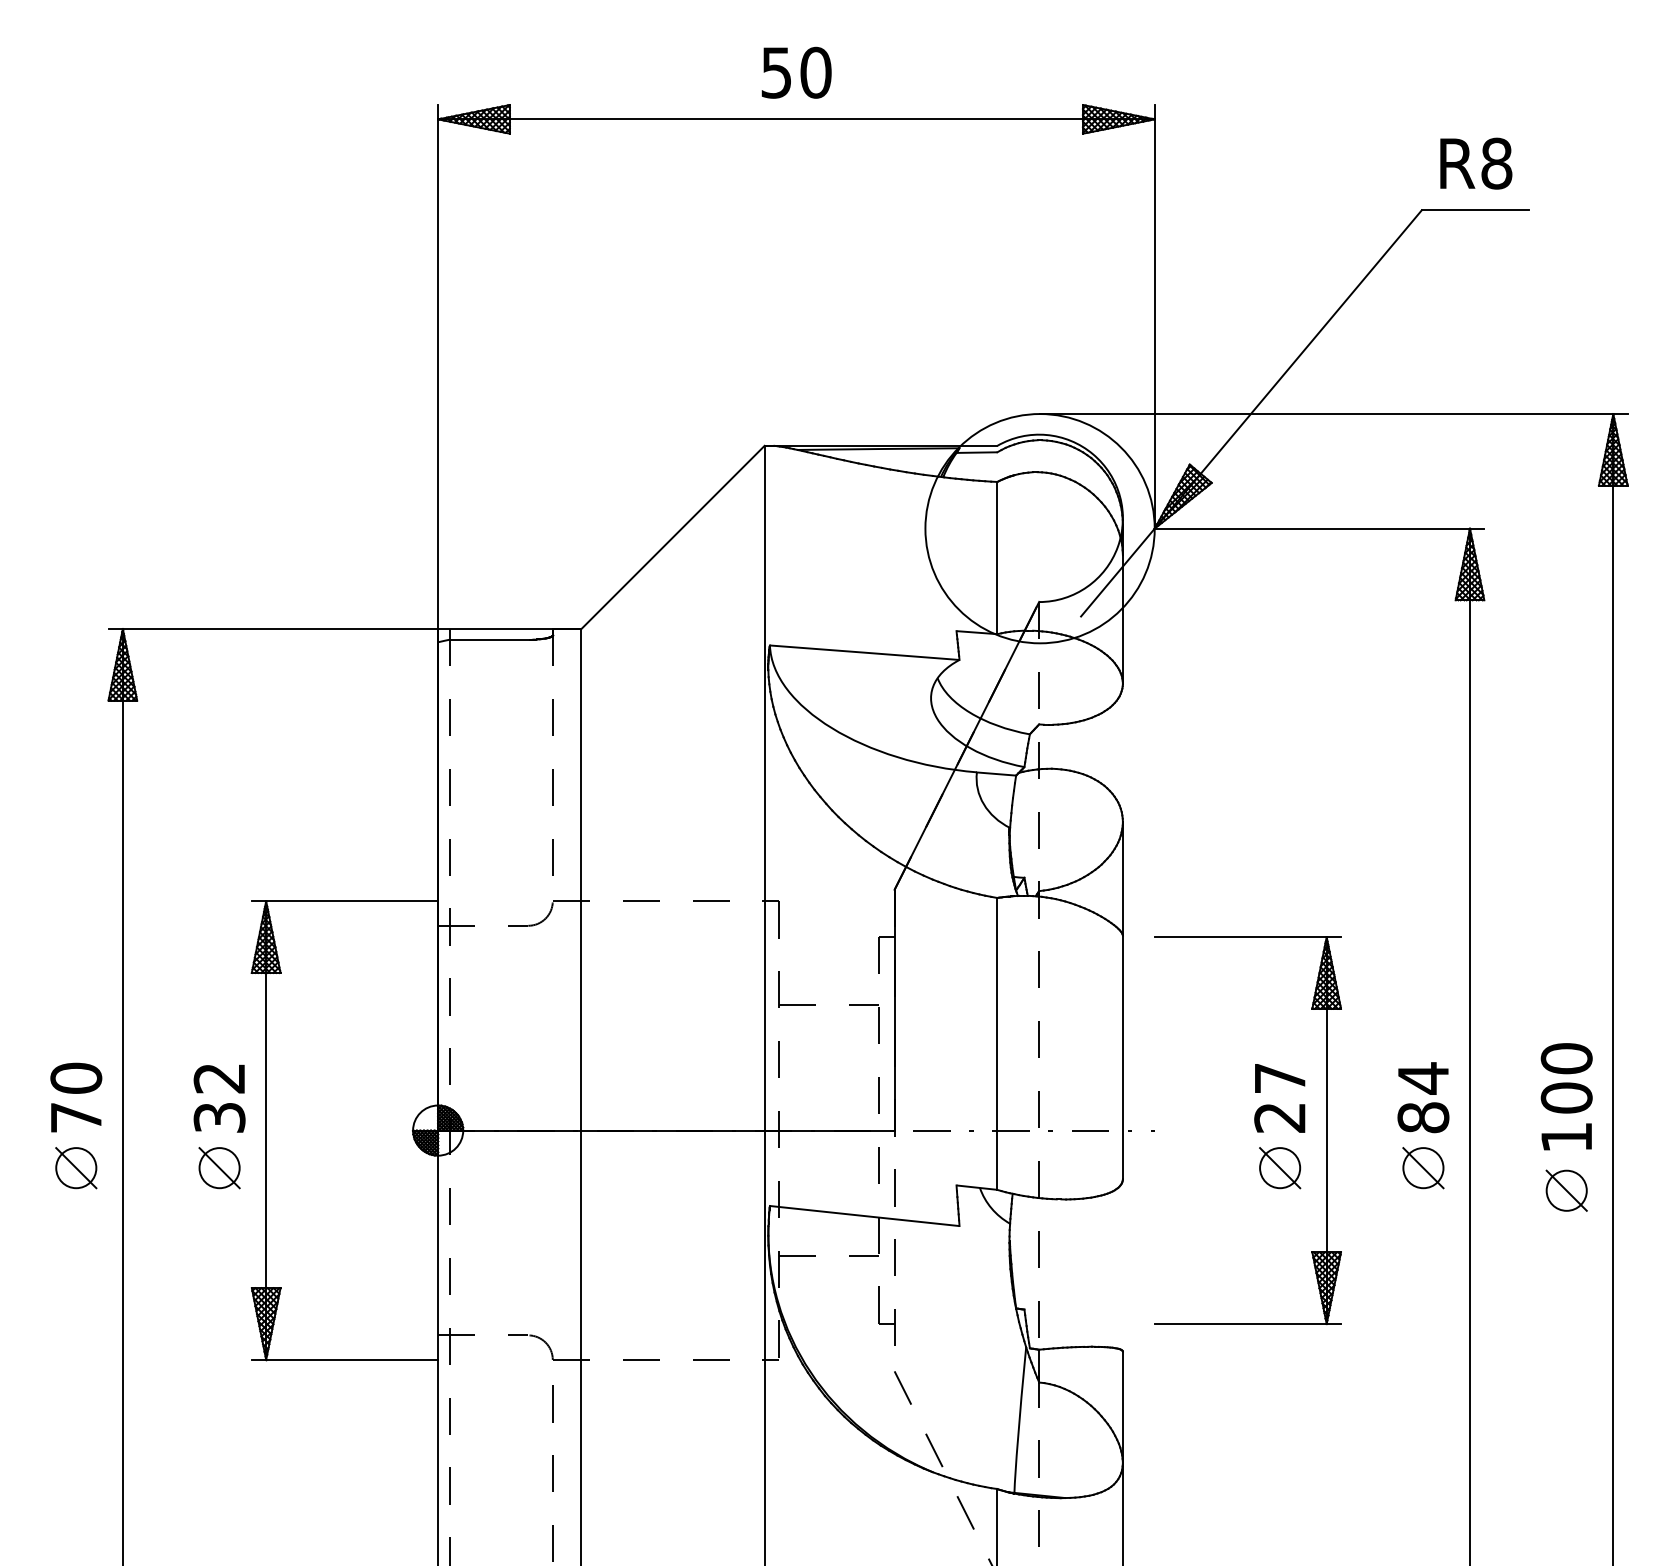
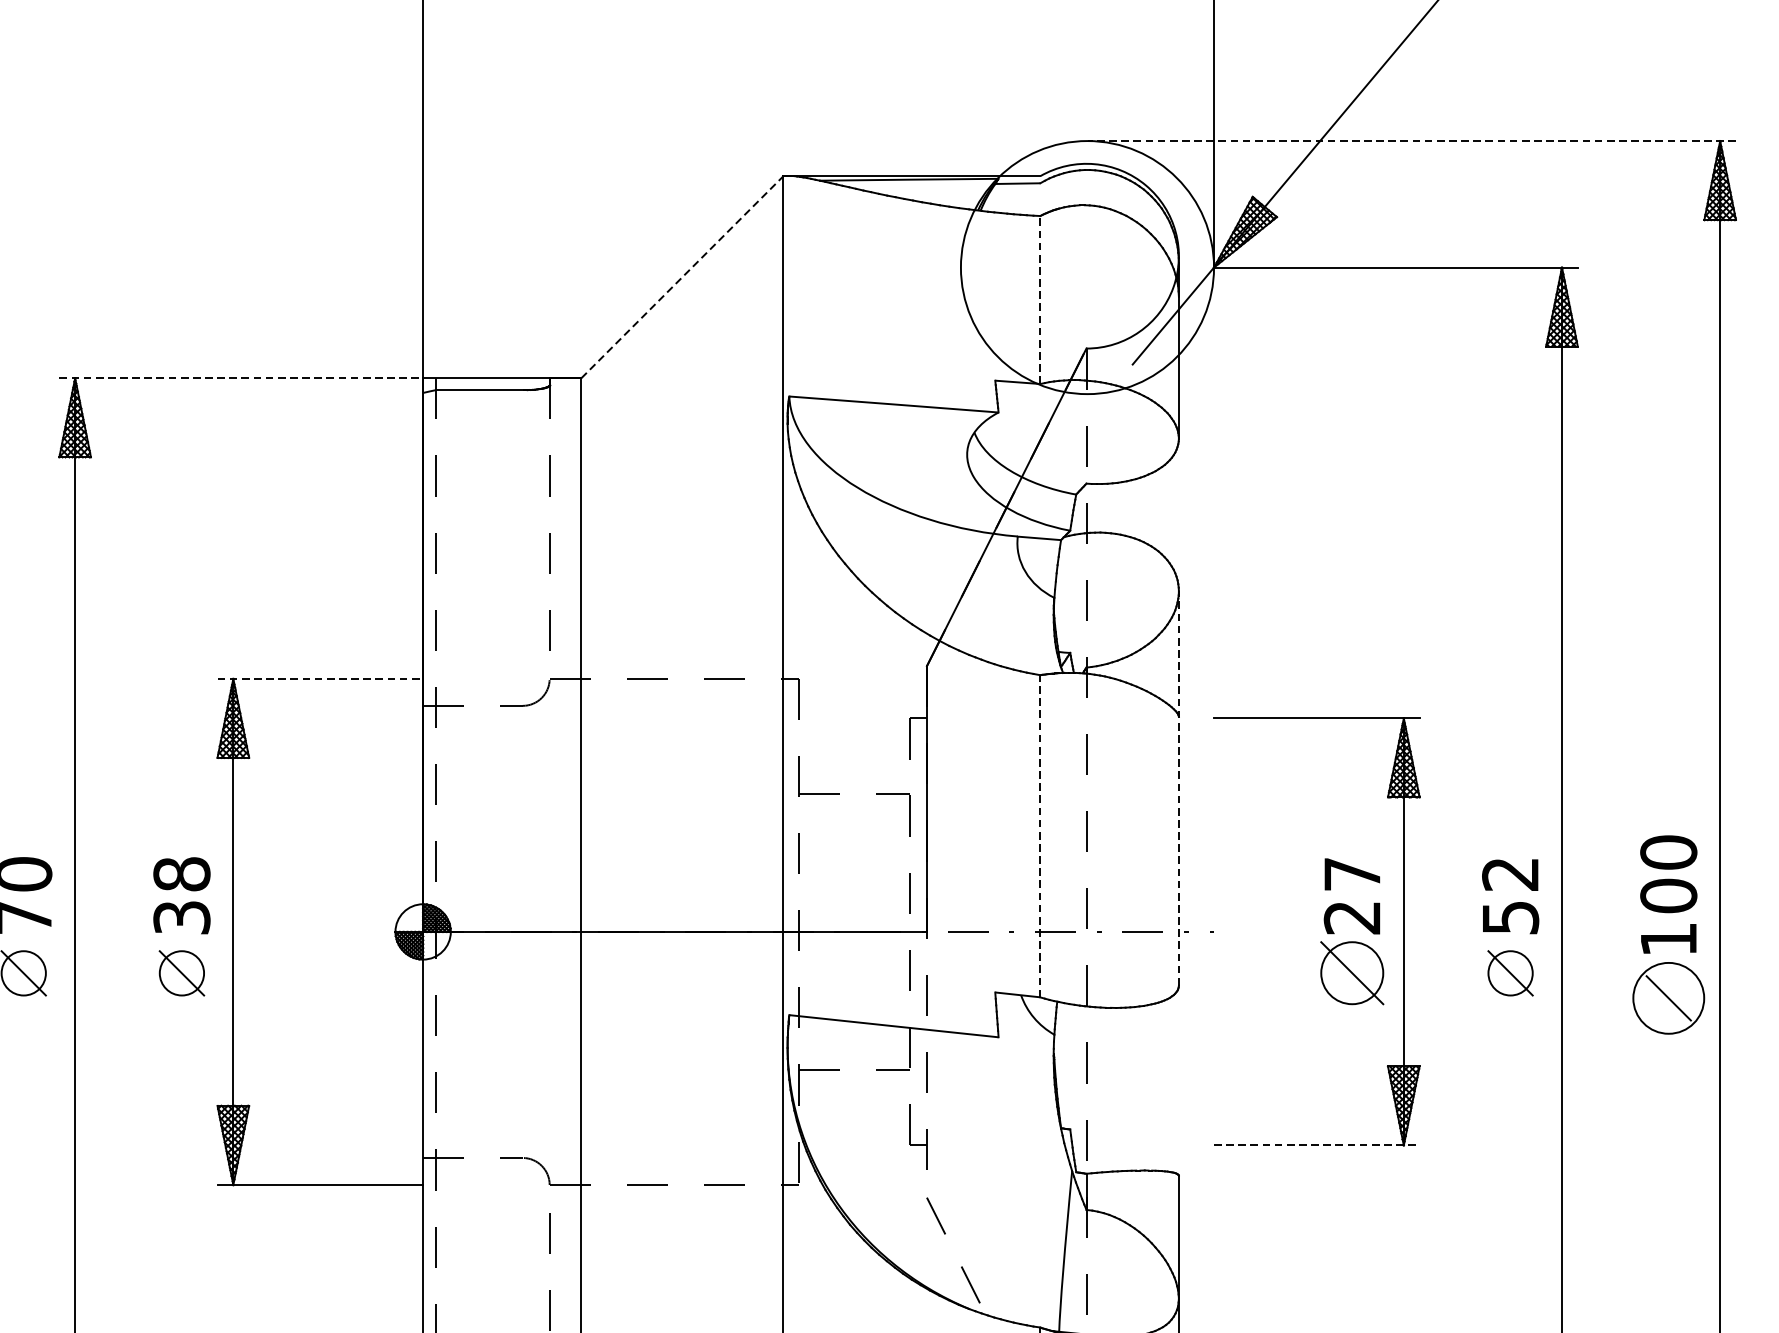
line: (1333, 414) -> (1411, 141), solid -> dashed
line: (673, 537) -> (682, 277), solid -> dashed
line: (997, 557) -> (1040, 299), solid -> dashed
line: (273, 629) -> (241, 378), solid -> dashed
line: (345, 901) -> (320, 679), solid -> dashed
line: (1122, 1000) -> (1178, 788), solid -> dashed
line: (997, 1043) -> (1040, 835), solid -> dashed
text: (219, 1077) -> (181, 873), 32 -> 38
text: (1423, 1097) -> (1510, 895), 84 -> 52
part: (1280, 1168) -> (1352, 973), size x1.4
circle: (1566, 1190) -> (1668, 998), size x1.6
line: (1248, 1324) -> (1317, 1145), solid -> dashed

